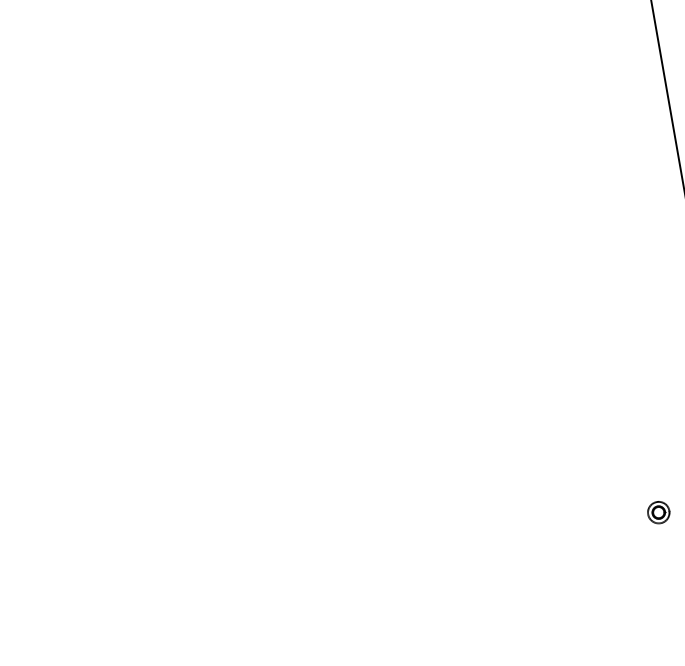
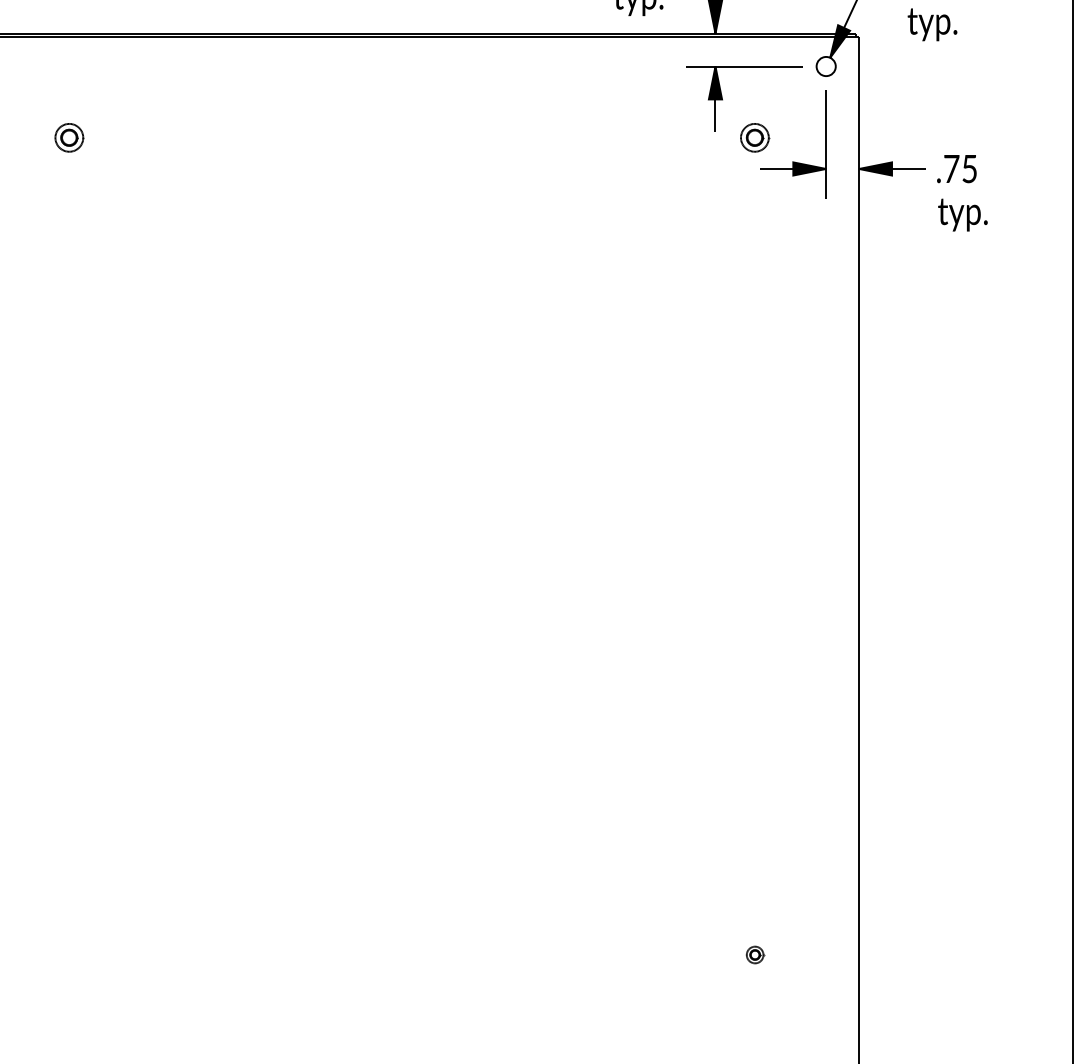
part: (659, 512) -> (755, 954), size x0.6

